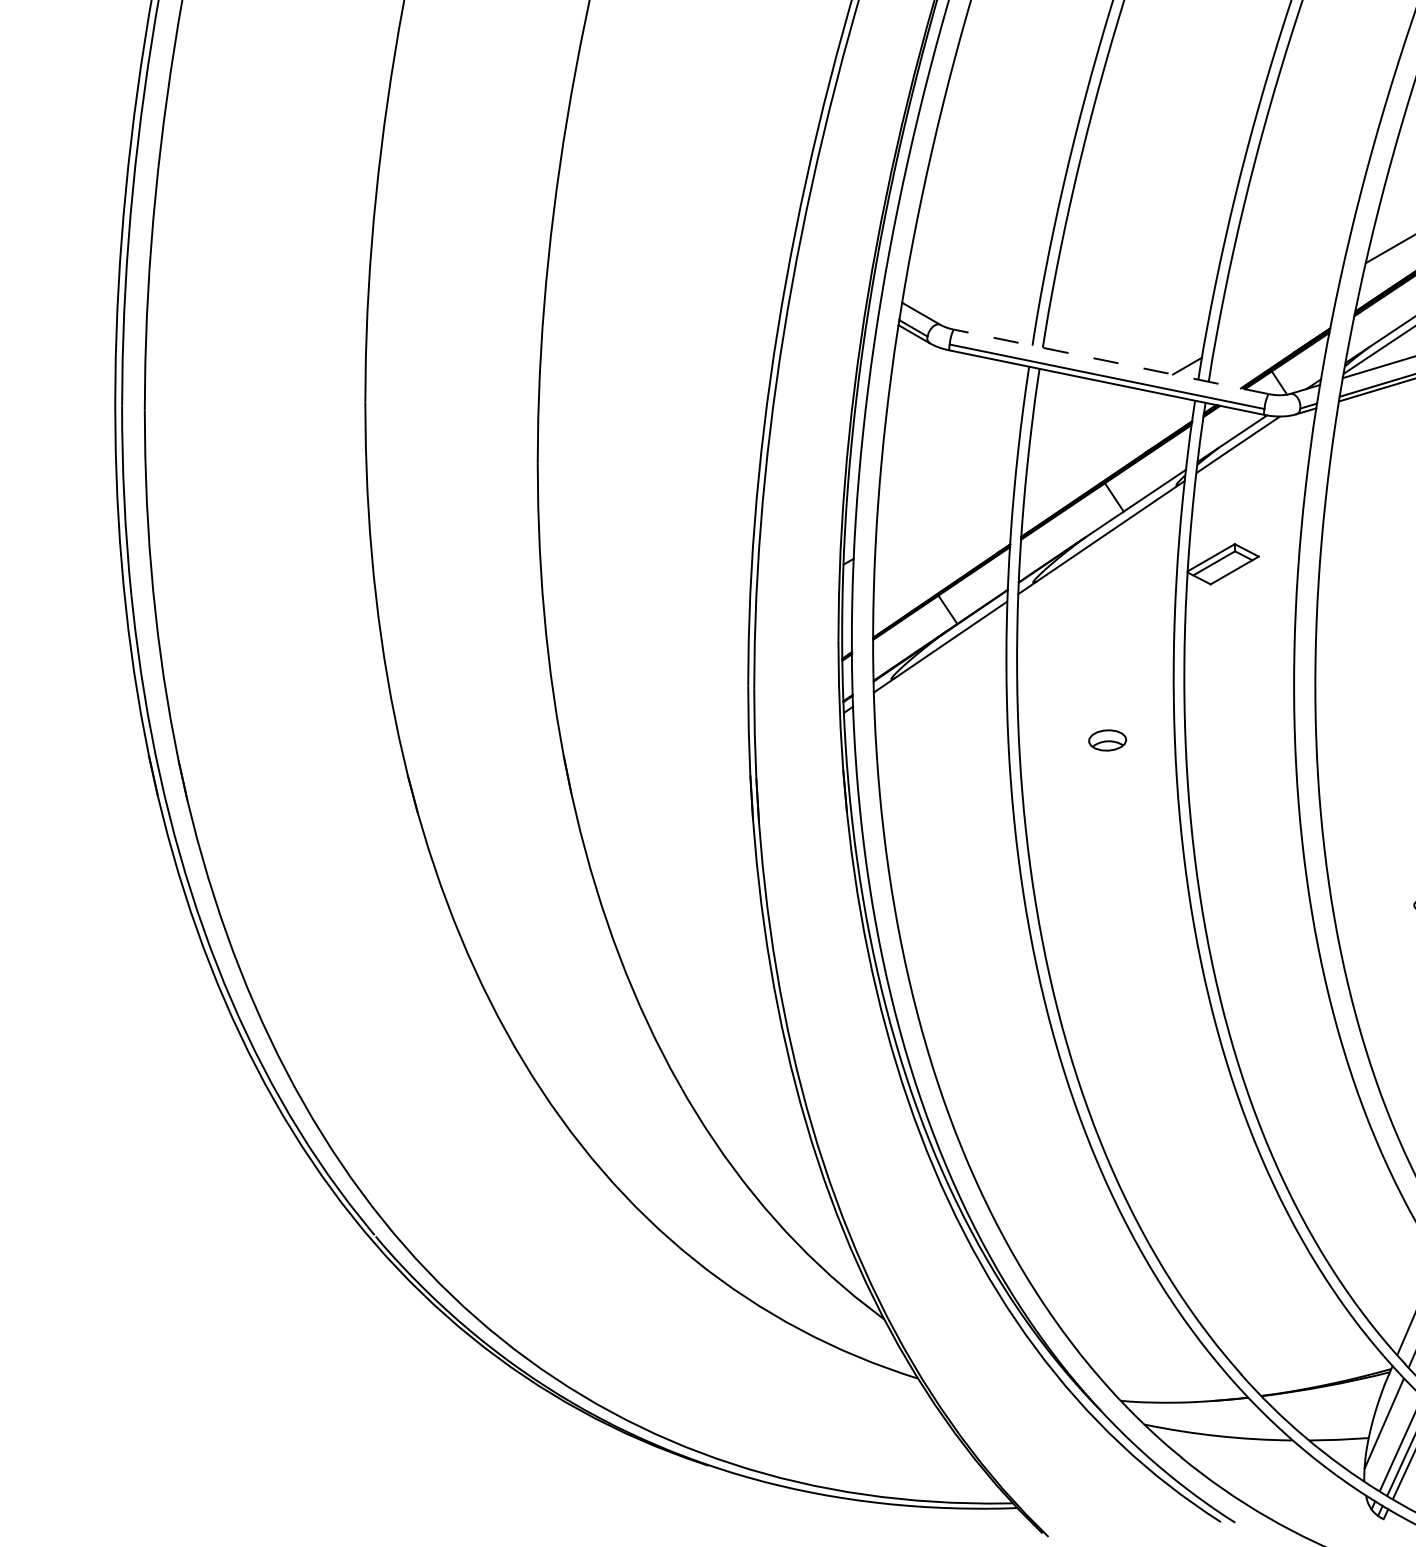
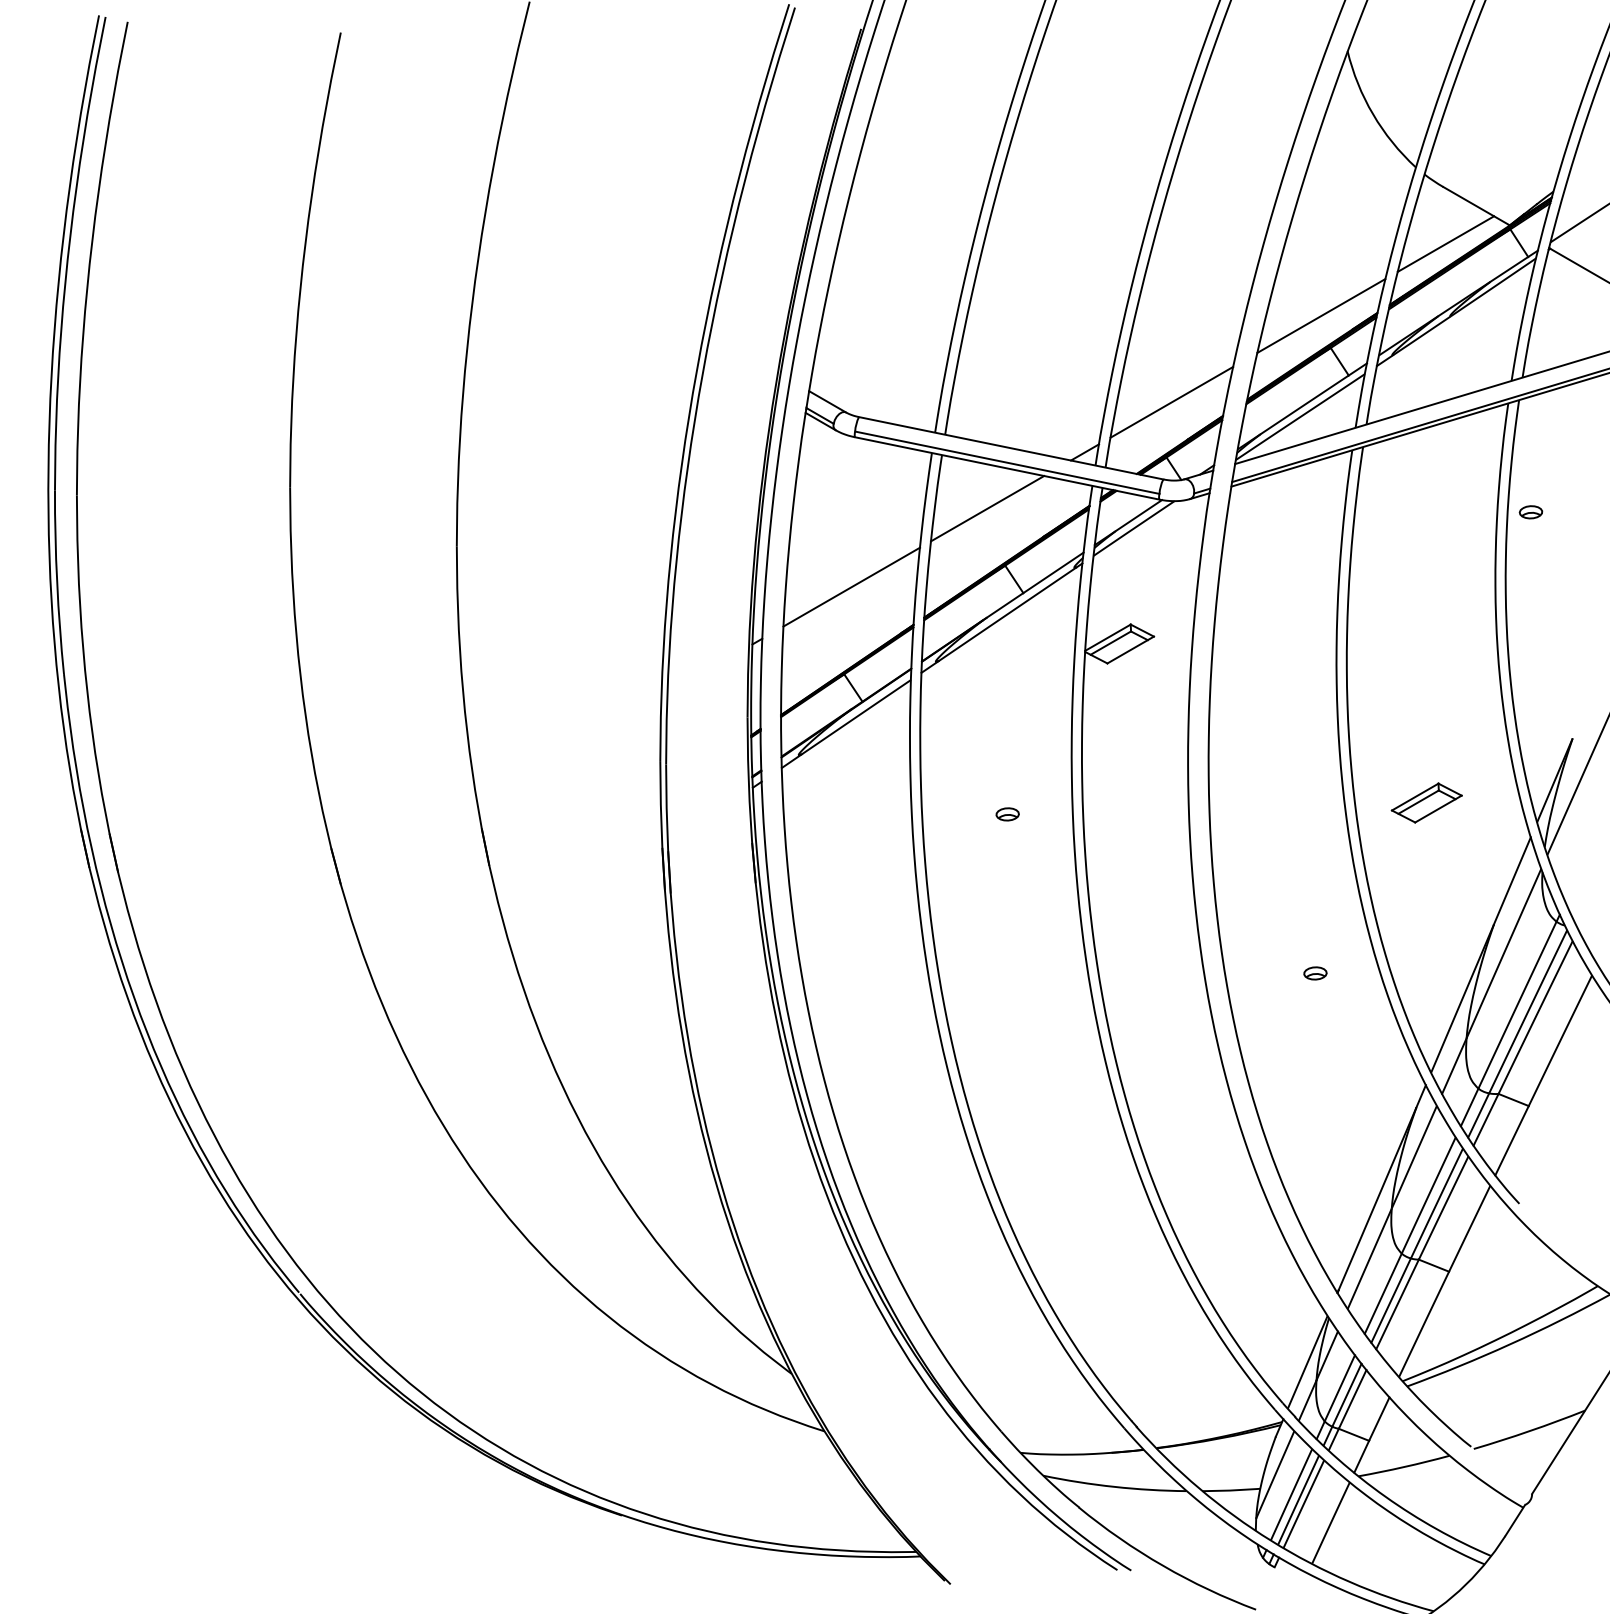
line: (1276, 313) -> (1171, 401), added
line: (1110, 362) -> (1010, 448), dashed -> solid
line: (1086, 424) -> (987, 508), added
line: (945, 504) -> (851, 586), added
part: (1107, 740) -> (1007, 814), size x0.62

